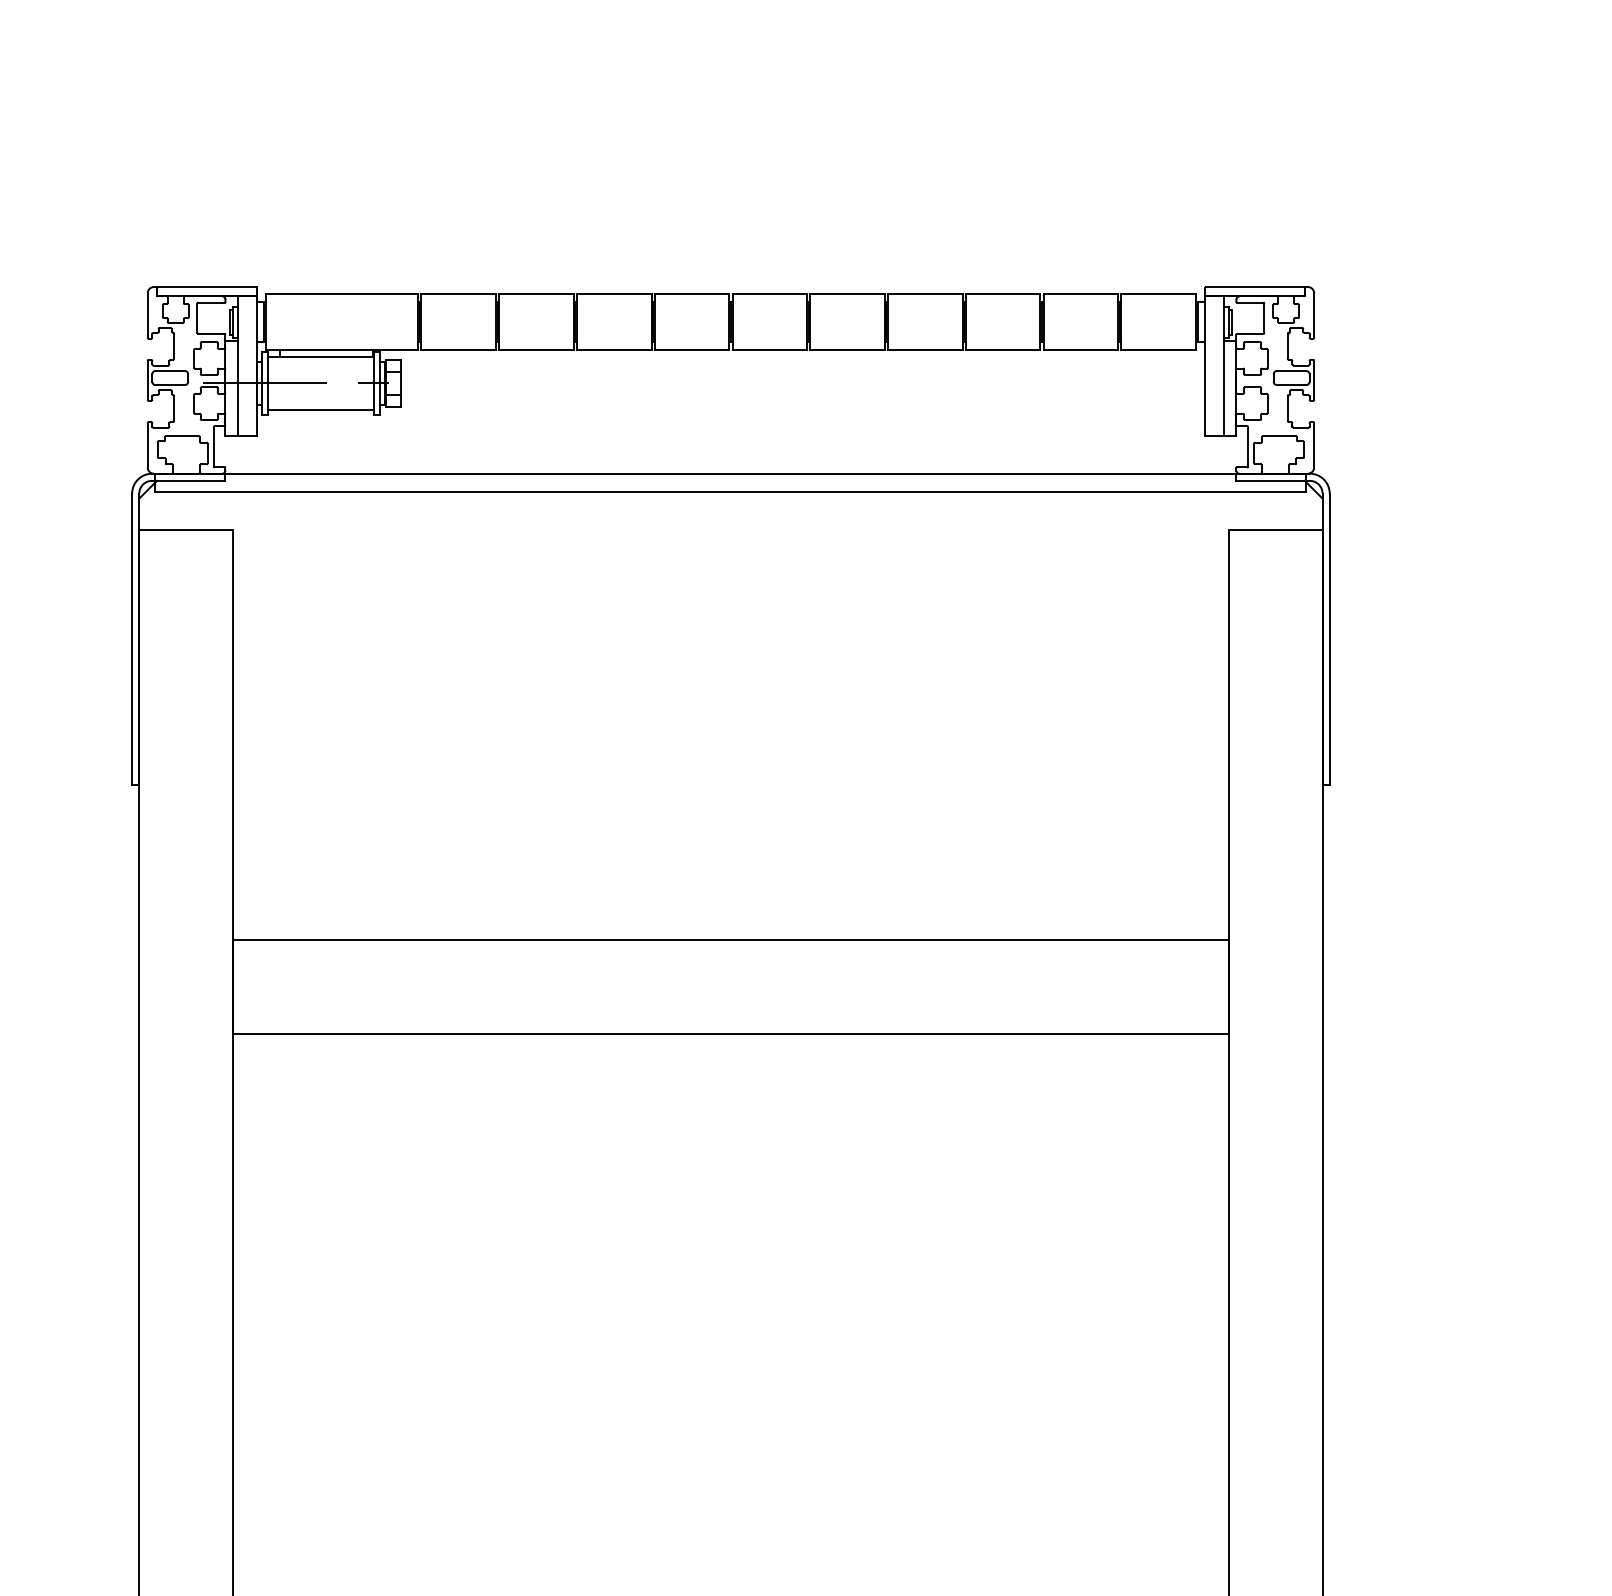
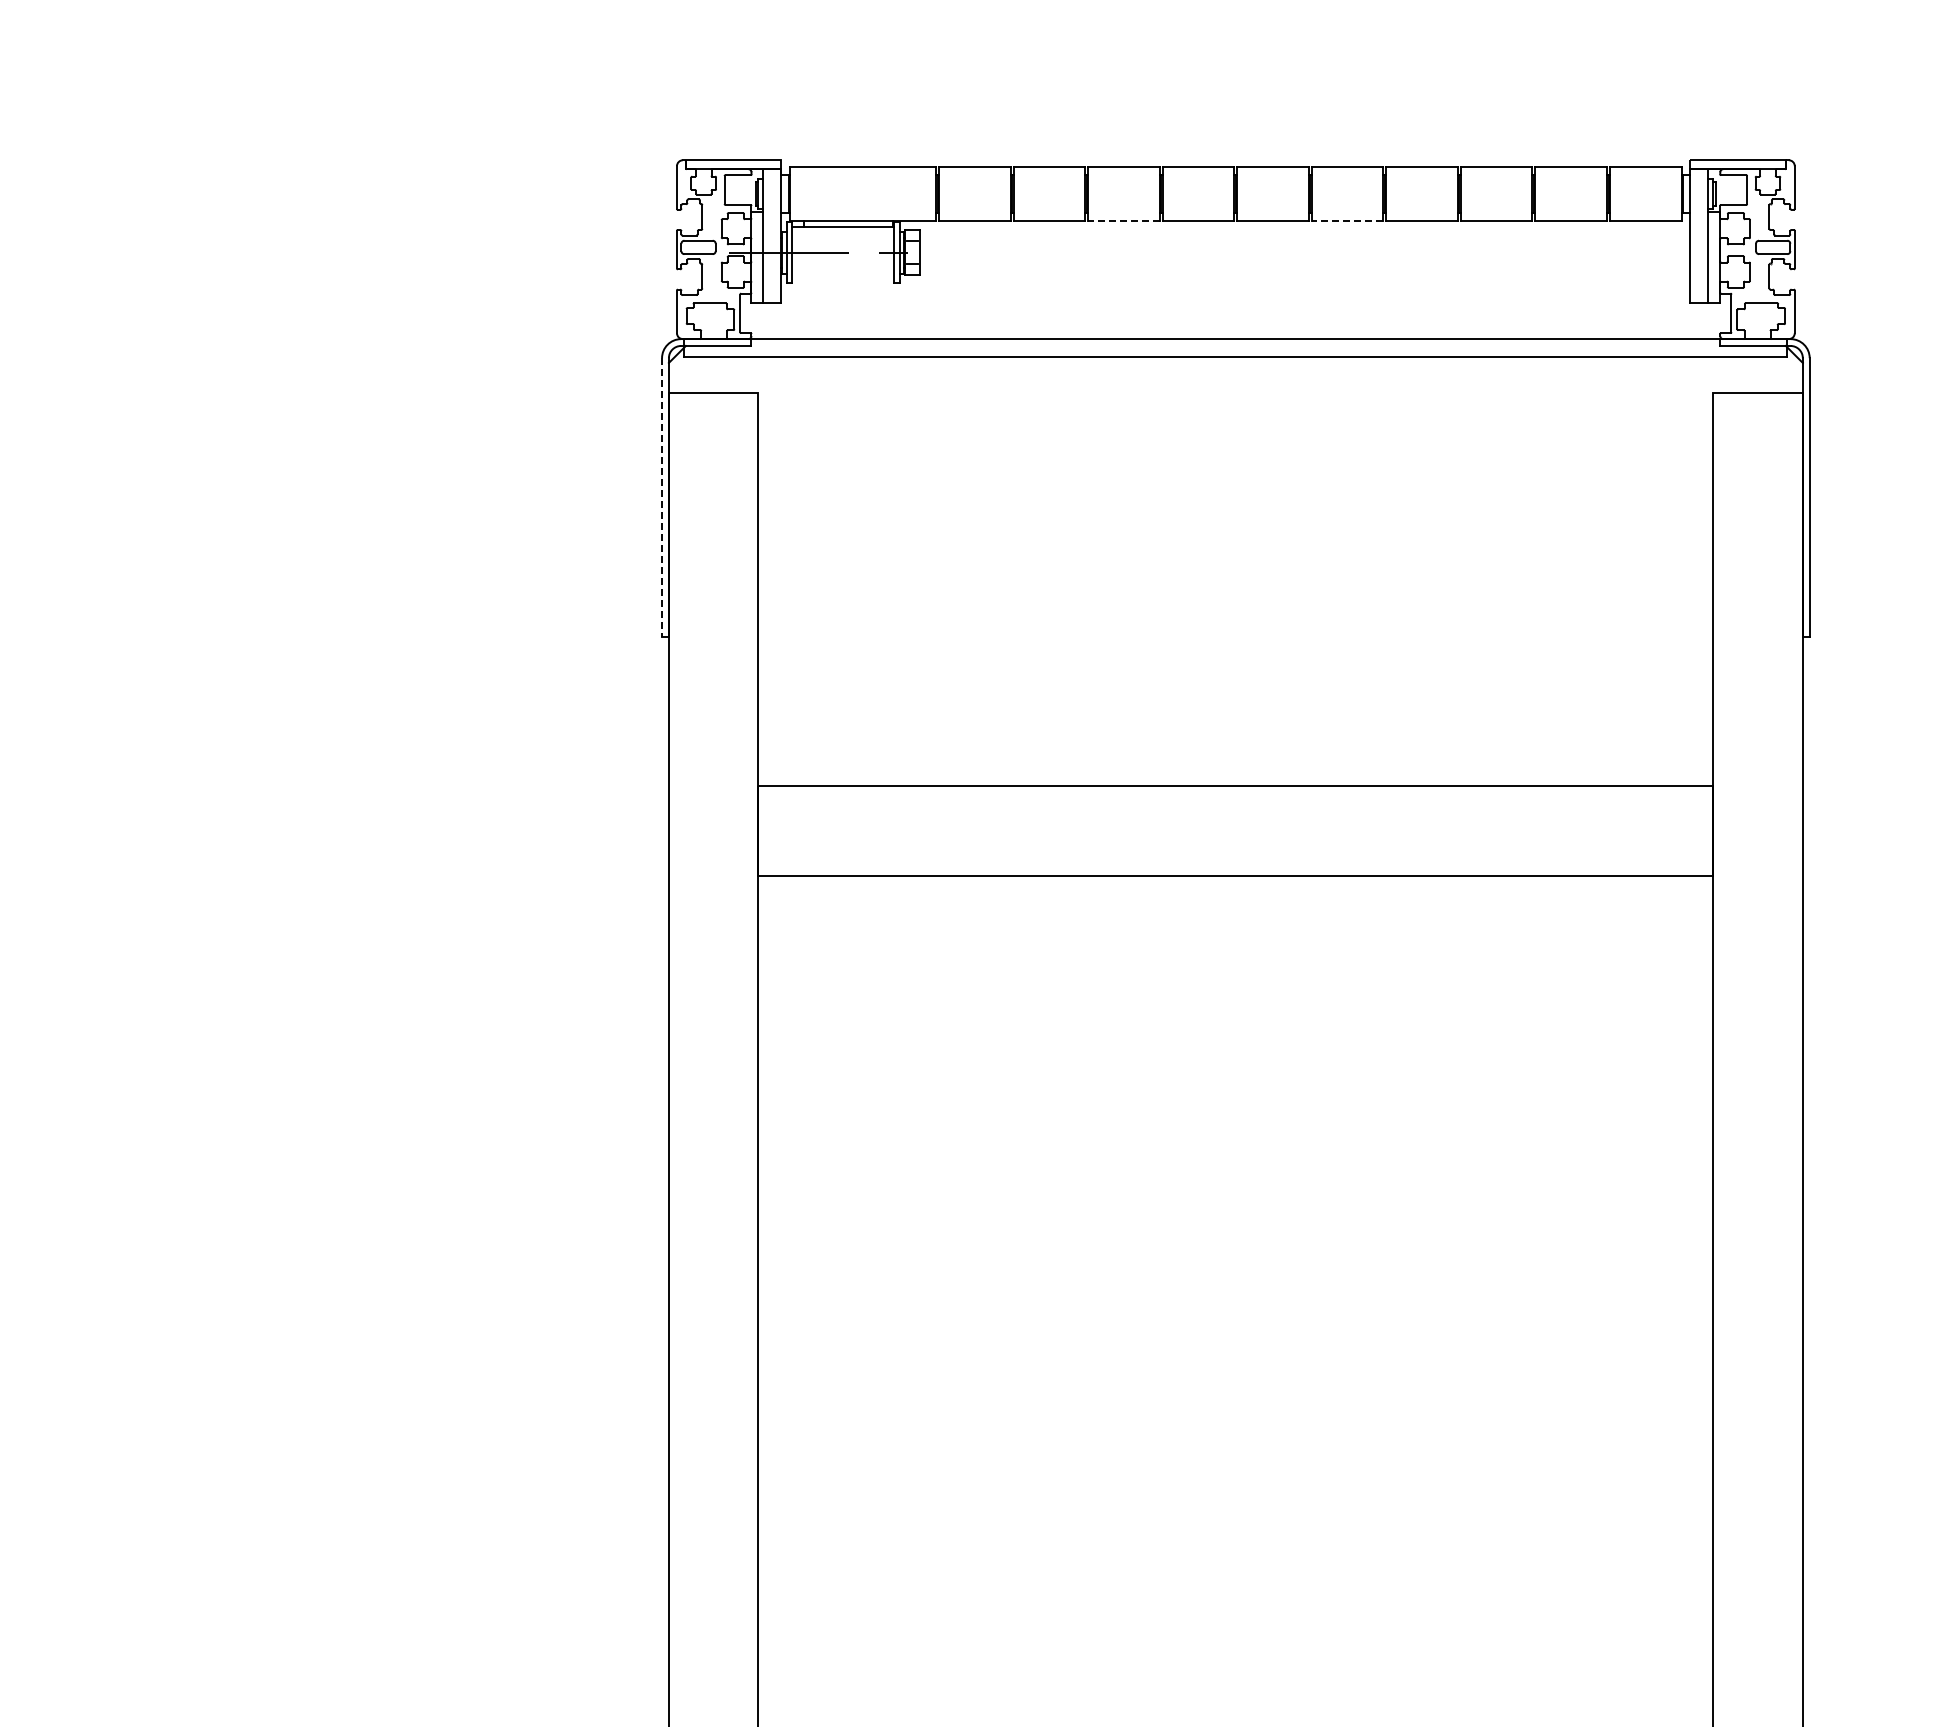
line: (614, 349) -> (1124, 220), solid -> dashed
line: (847, 349) -> (1347, 220), solid -> dashed
line: (320, 410) -> (842, 278), removed
line: (132, 638) -> (662, 497), solid -> dashed

